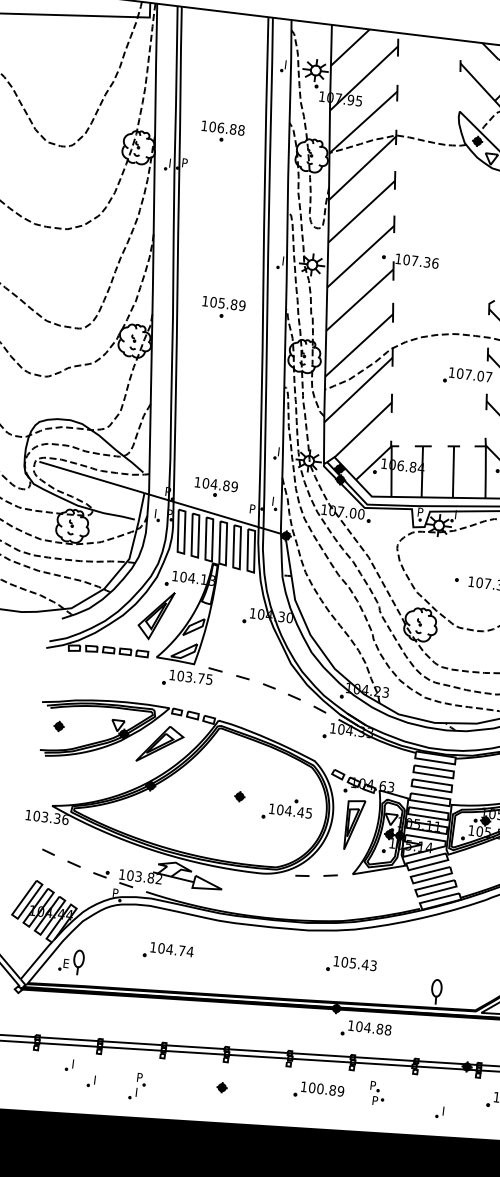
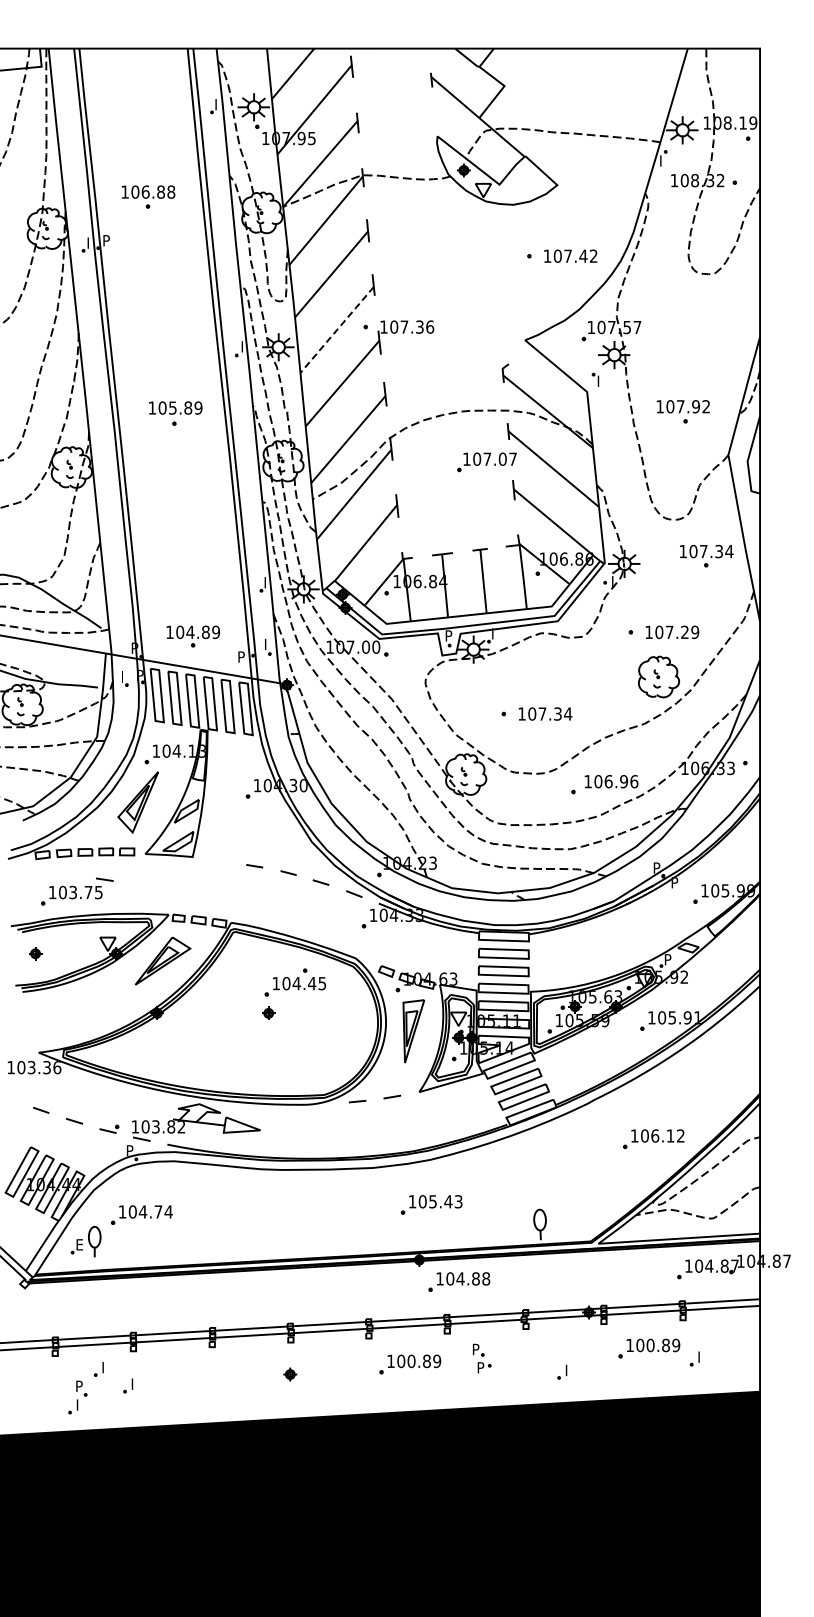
line: (360, 257) -> (337, 330), solid -> dashed
part: (192, 676) -> (77, 891), moved
part: (287, 809) -> (295, 982), moved
part: (168, 951) -> (141, 1214), moved
part: (137, 1086) -> (77, 1397), moved

